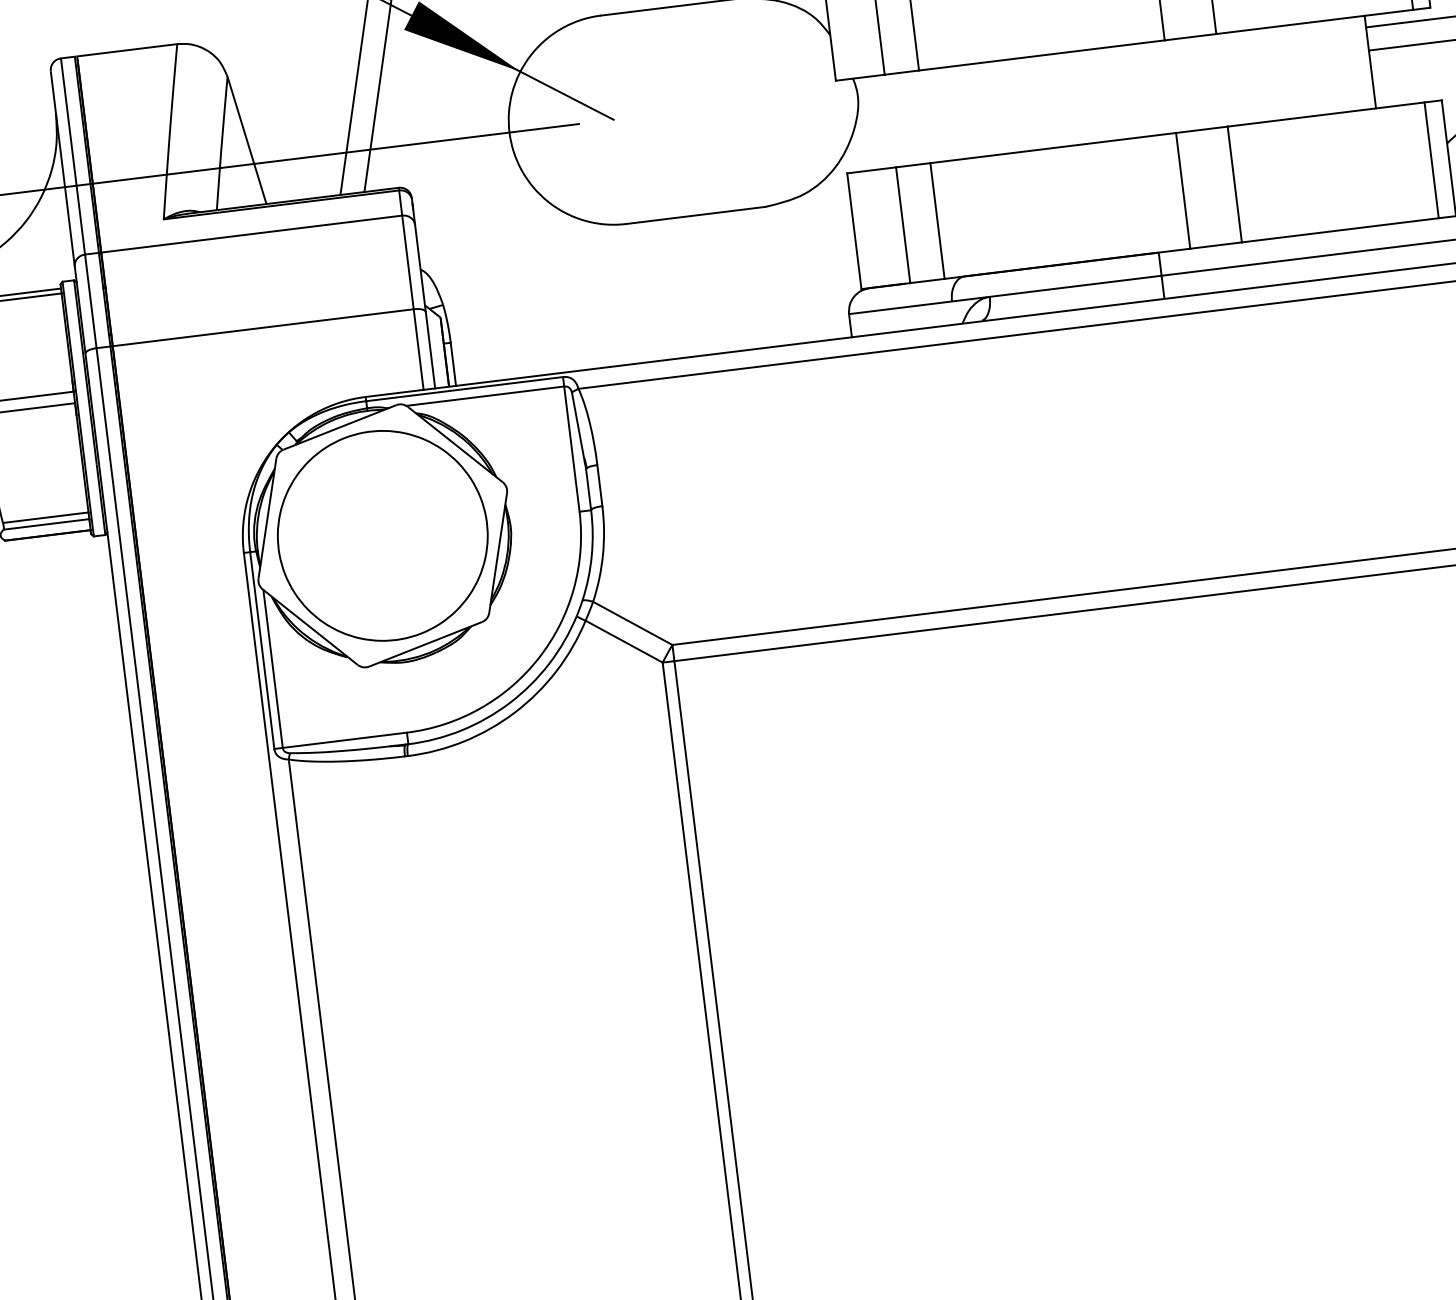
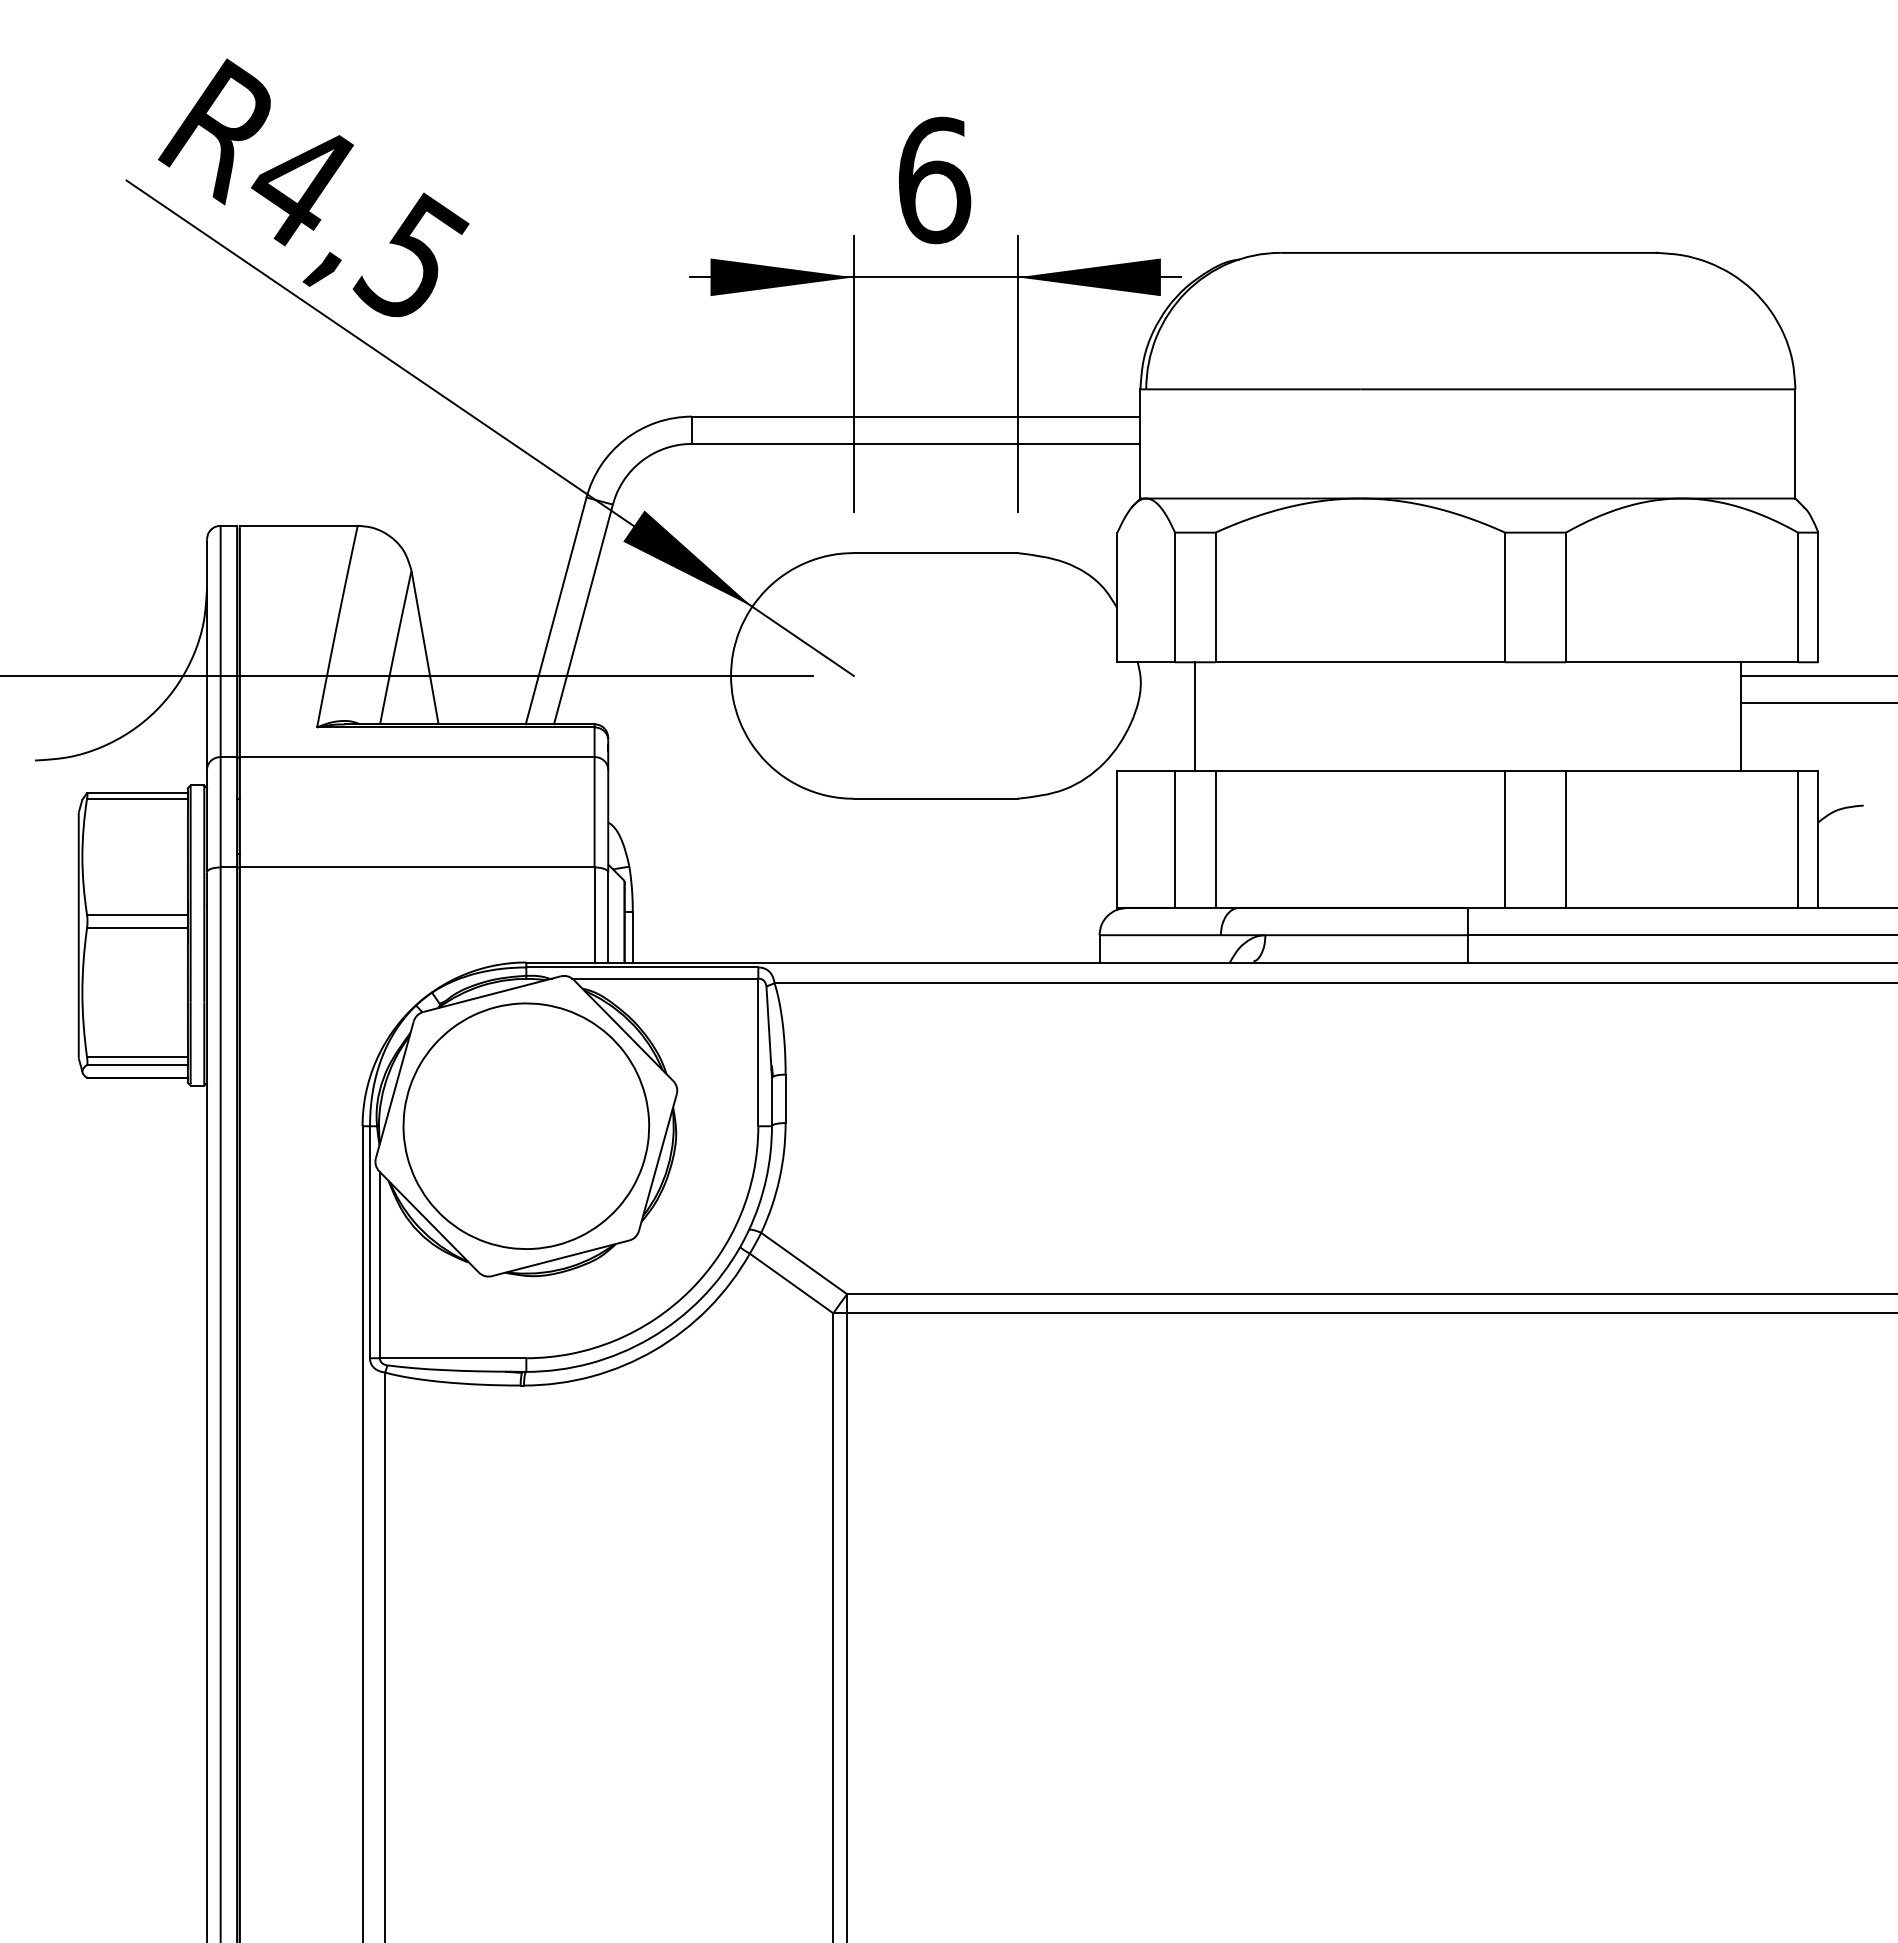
line: (907, 118) -> (1195, 716), added

